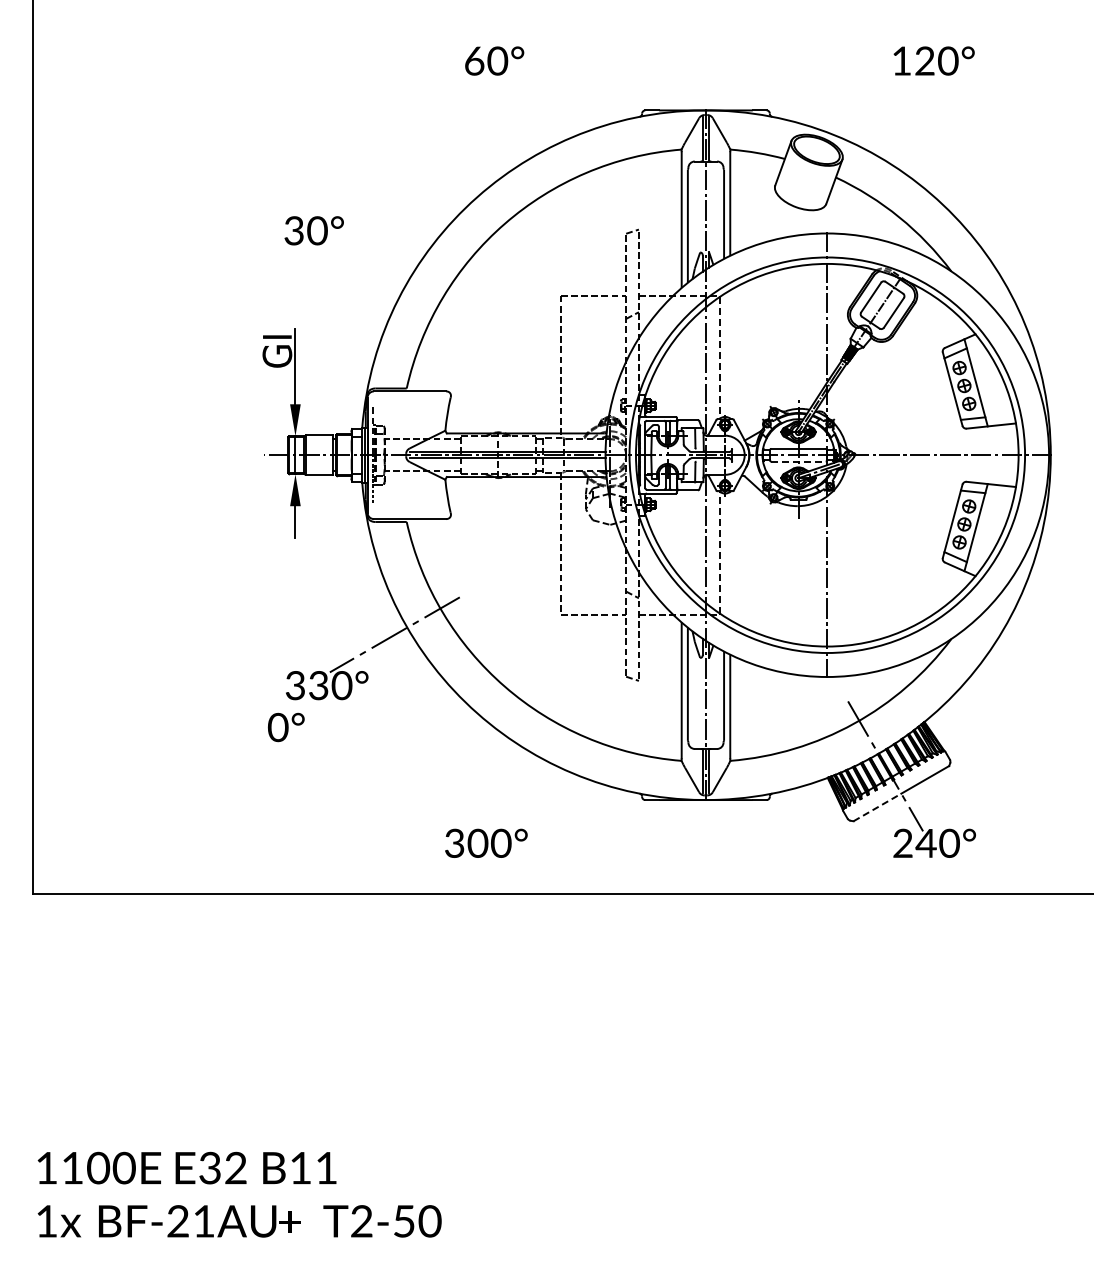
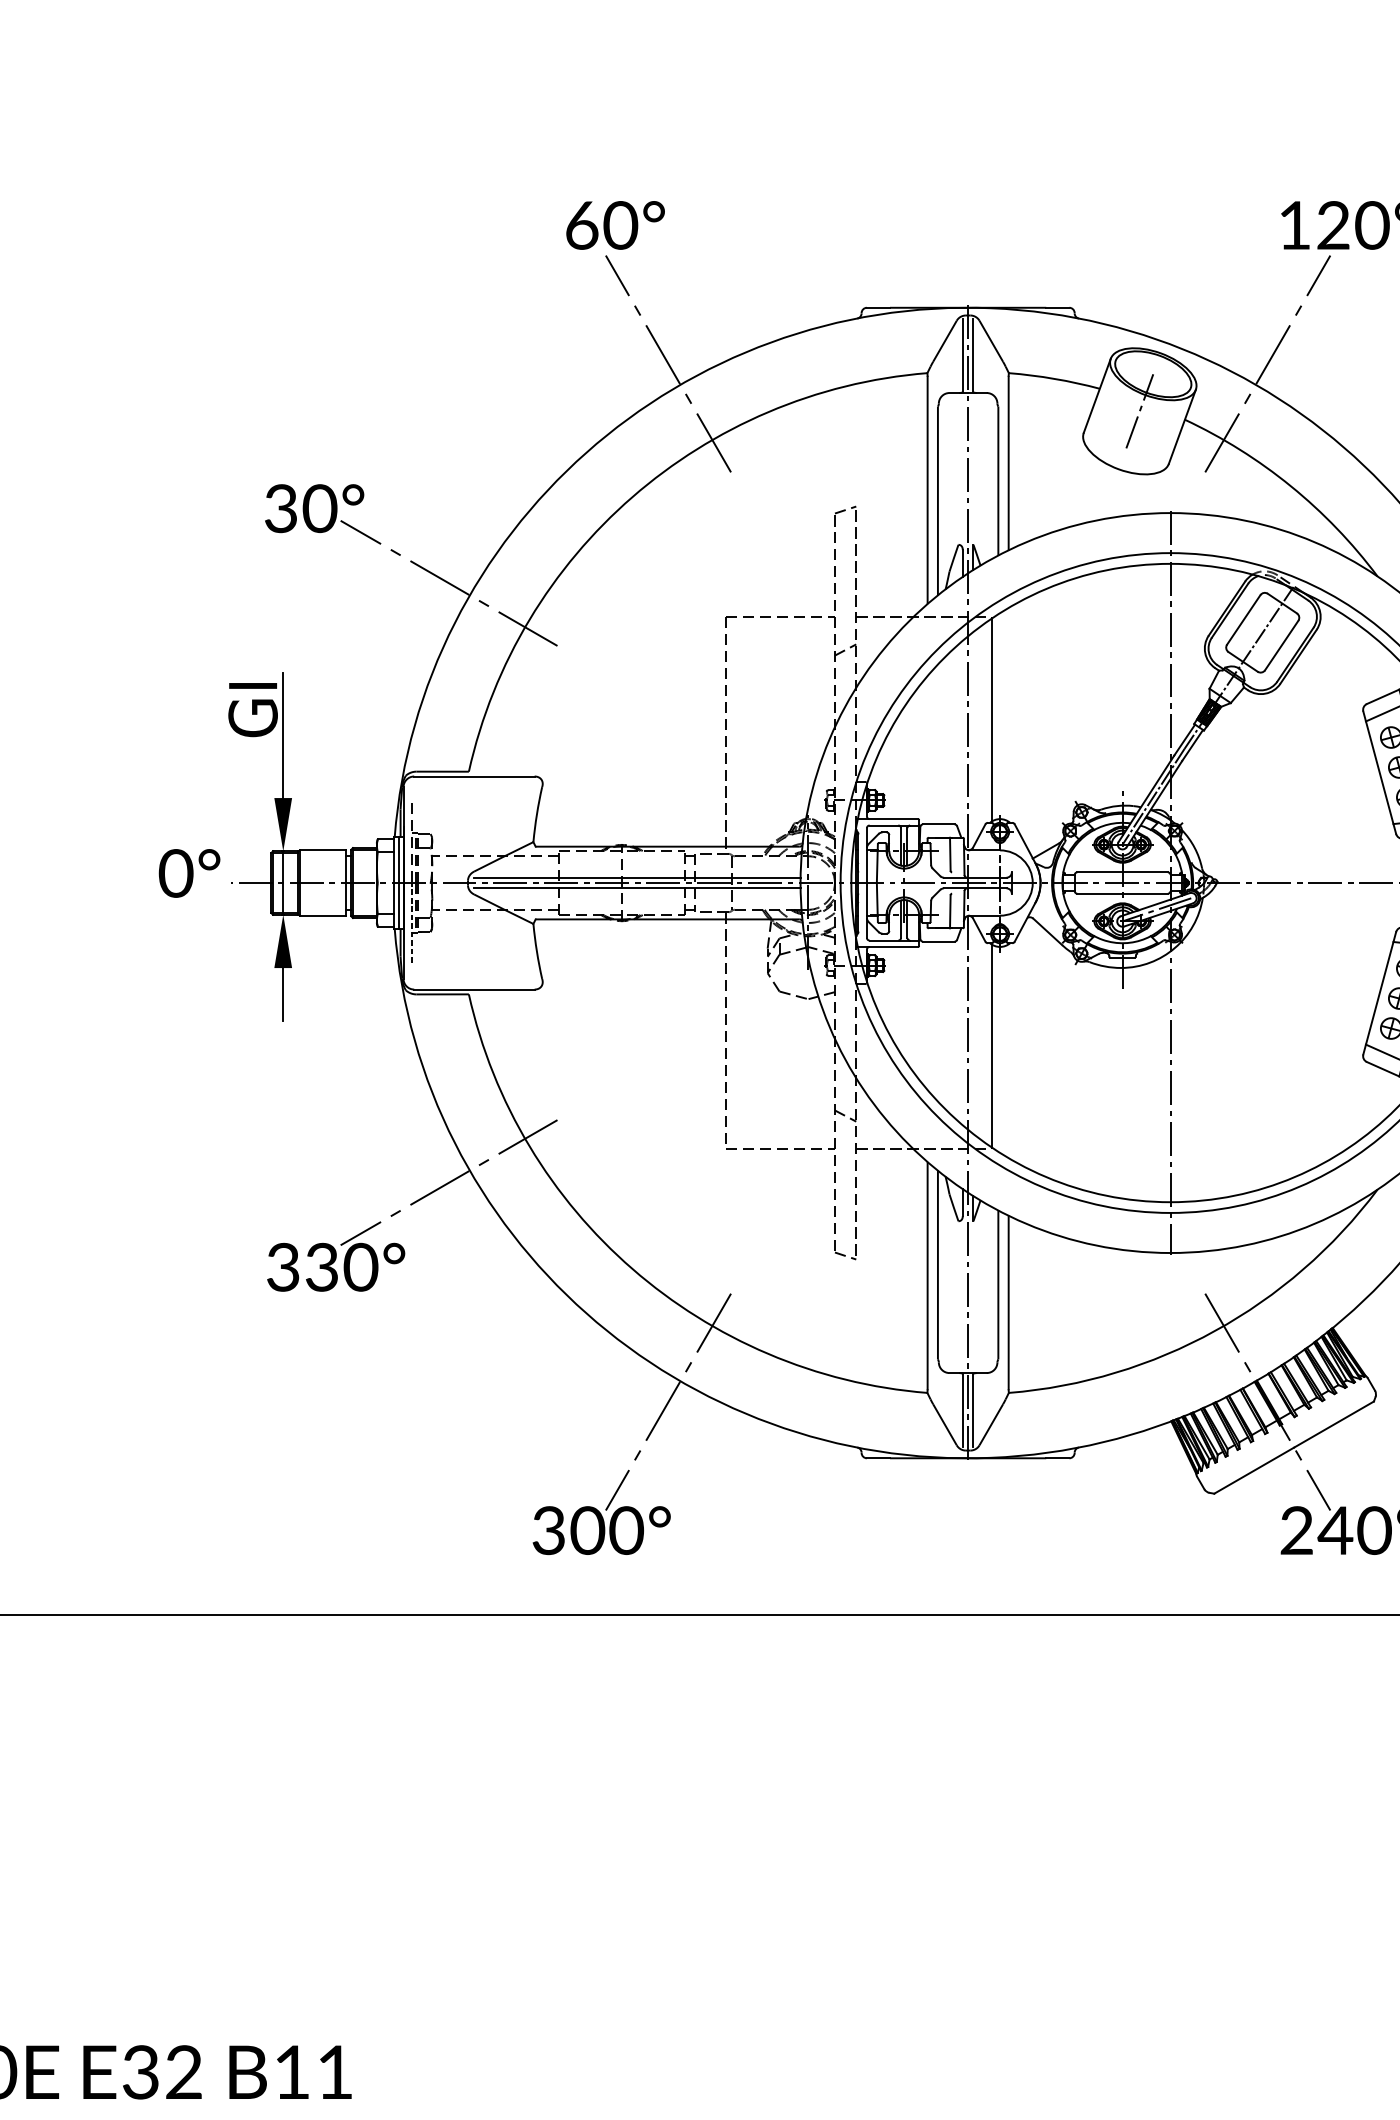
line: (525, 144) -> (667, 364), added
line: (885, 144) -> (1267, 364), added
line: (808, 172) -> (1139, 411), added
line: (394, 275) -> (448, 583), added
line: (720, 357) -> (992, 719), dashed -> solid
line: (799, 461) -> (1124, 893), dashed -> solid
line: (720, 553) -> (992, 1046), dashed -> solid
text: (286, 727) -> (189, 873), moved
line: (525, 766) -> (667, 1402), added
line: (877, 807) -> (1254, 1470), dashed -> solid

